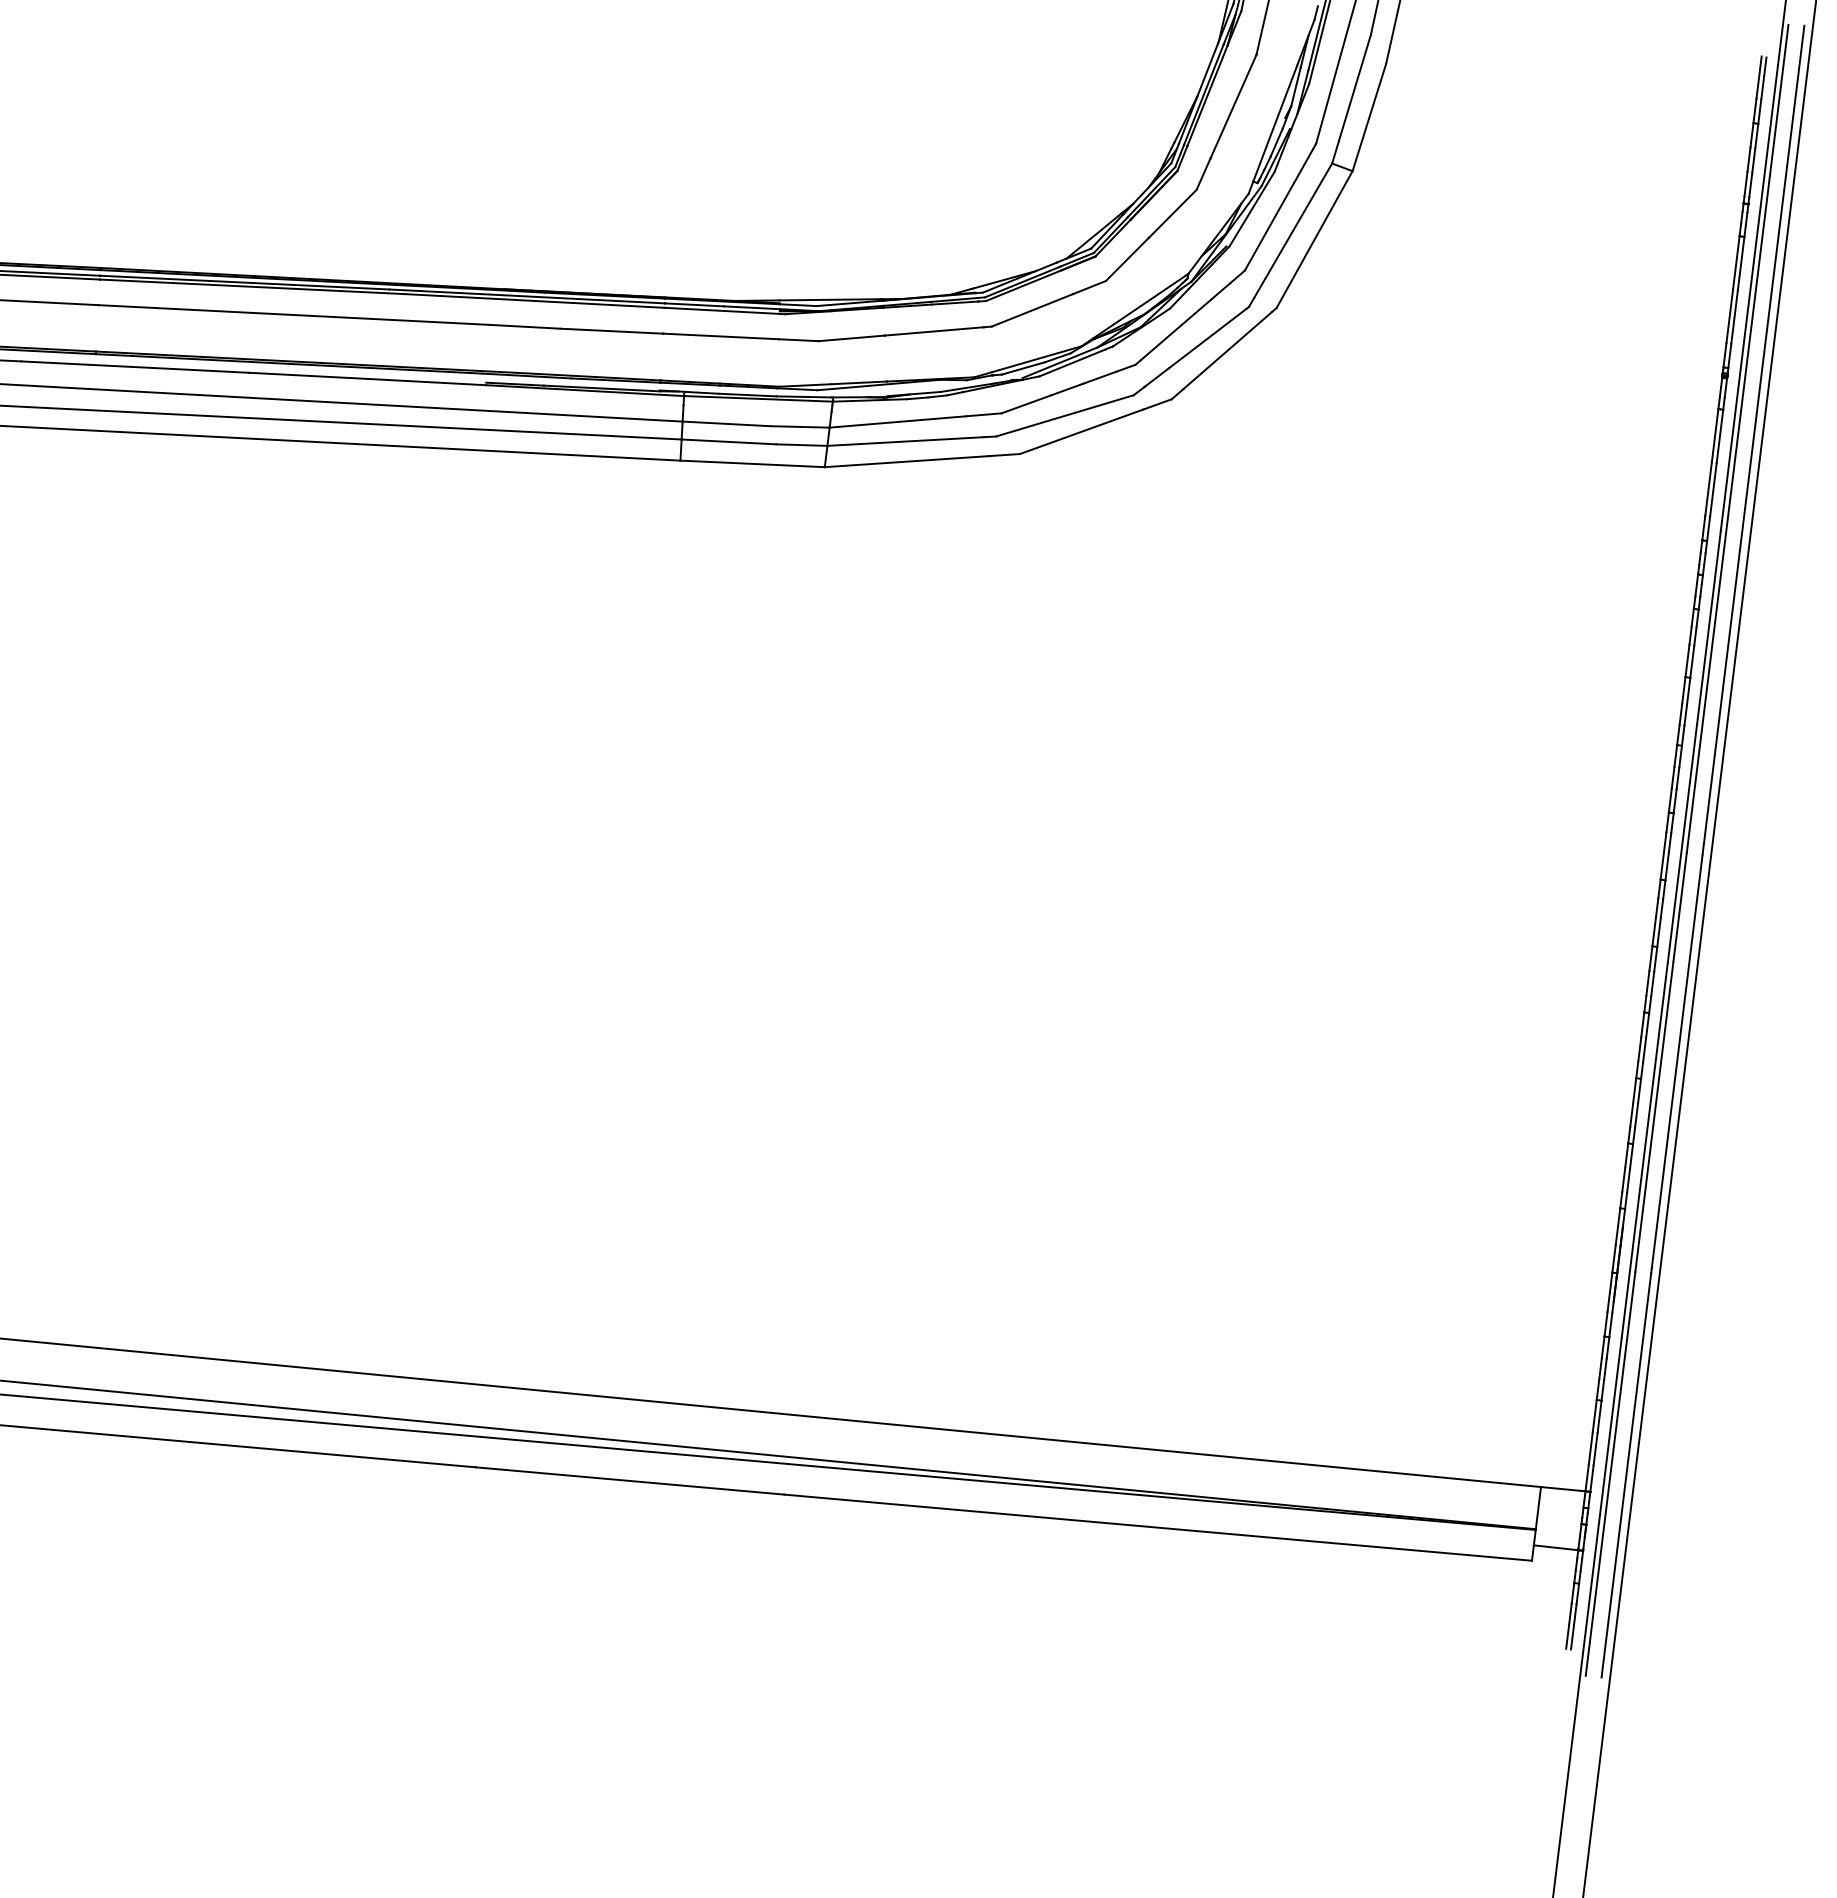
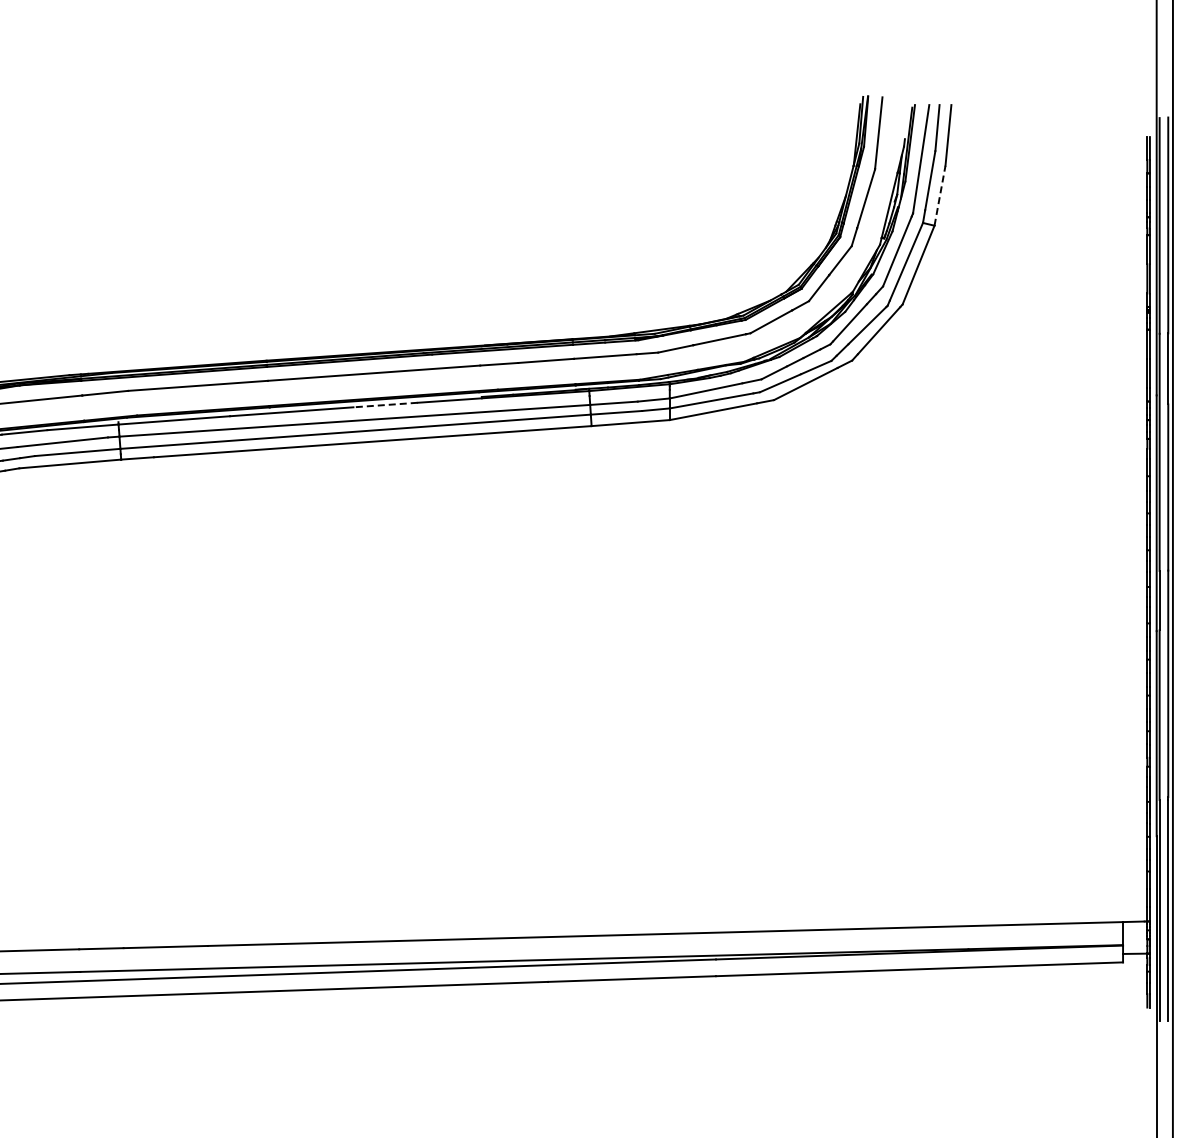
line: (1370, 117) -> (940, 195), solid -> dashed
line: (308, 376) -> (385, 405), solid -> dashed

